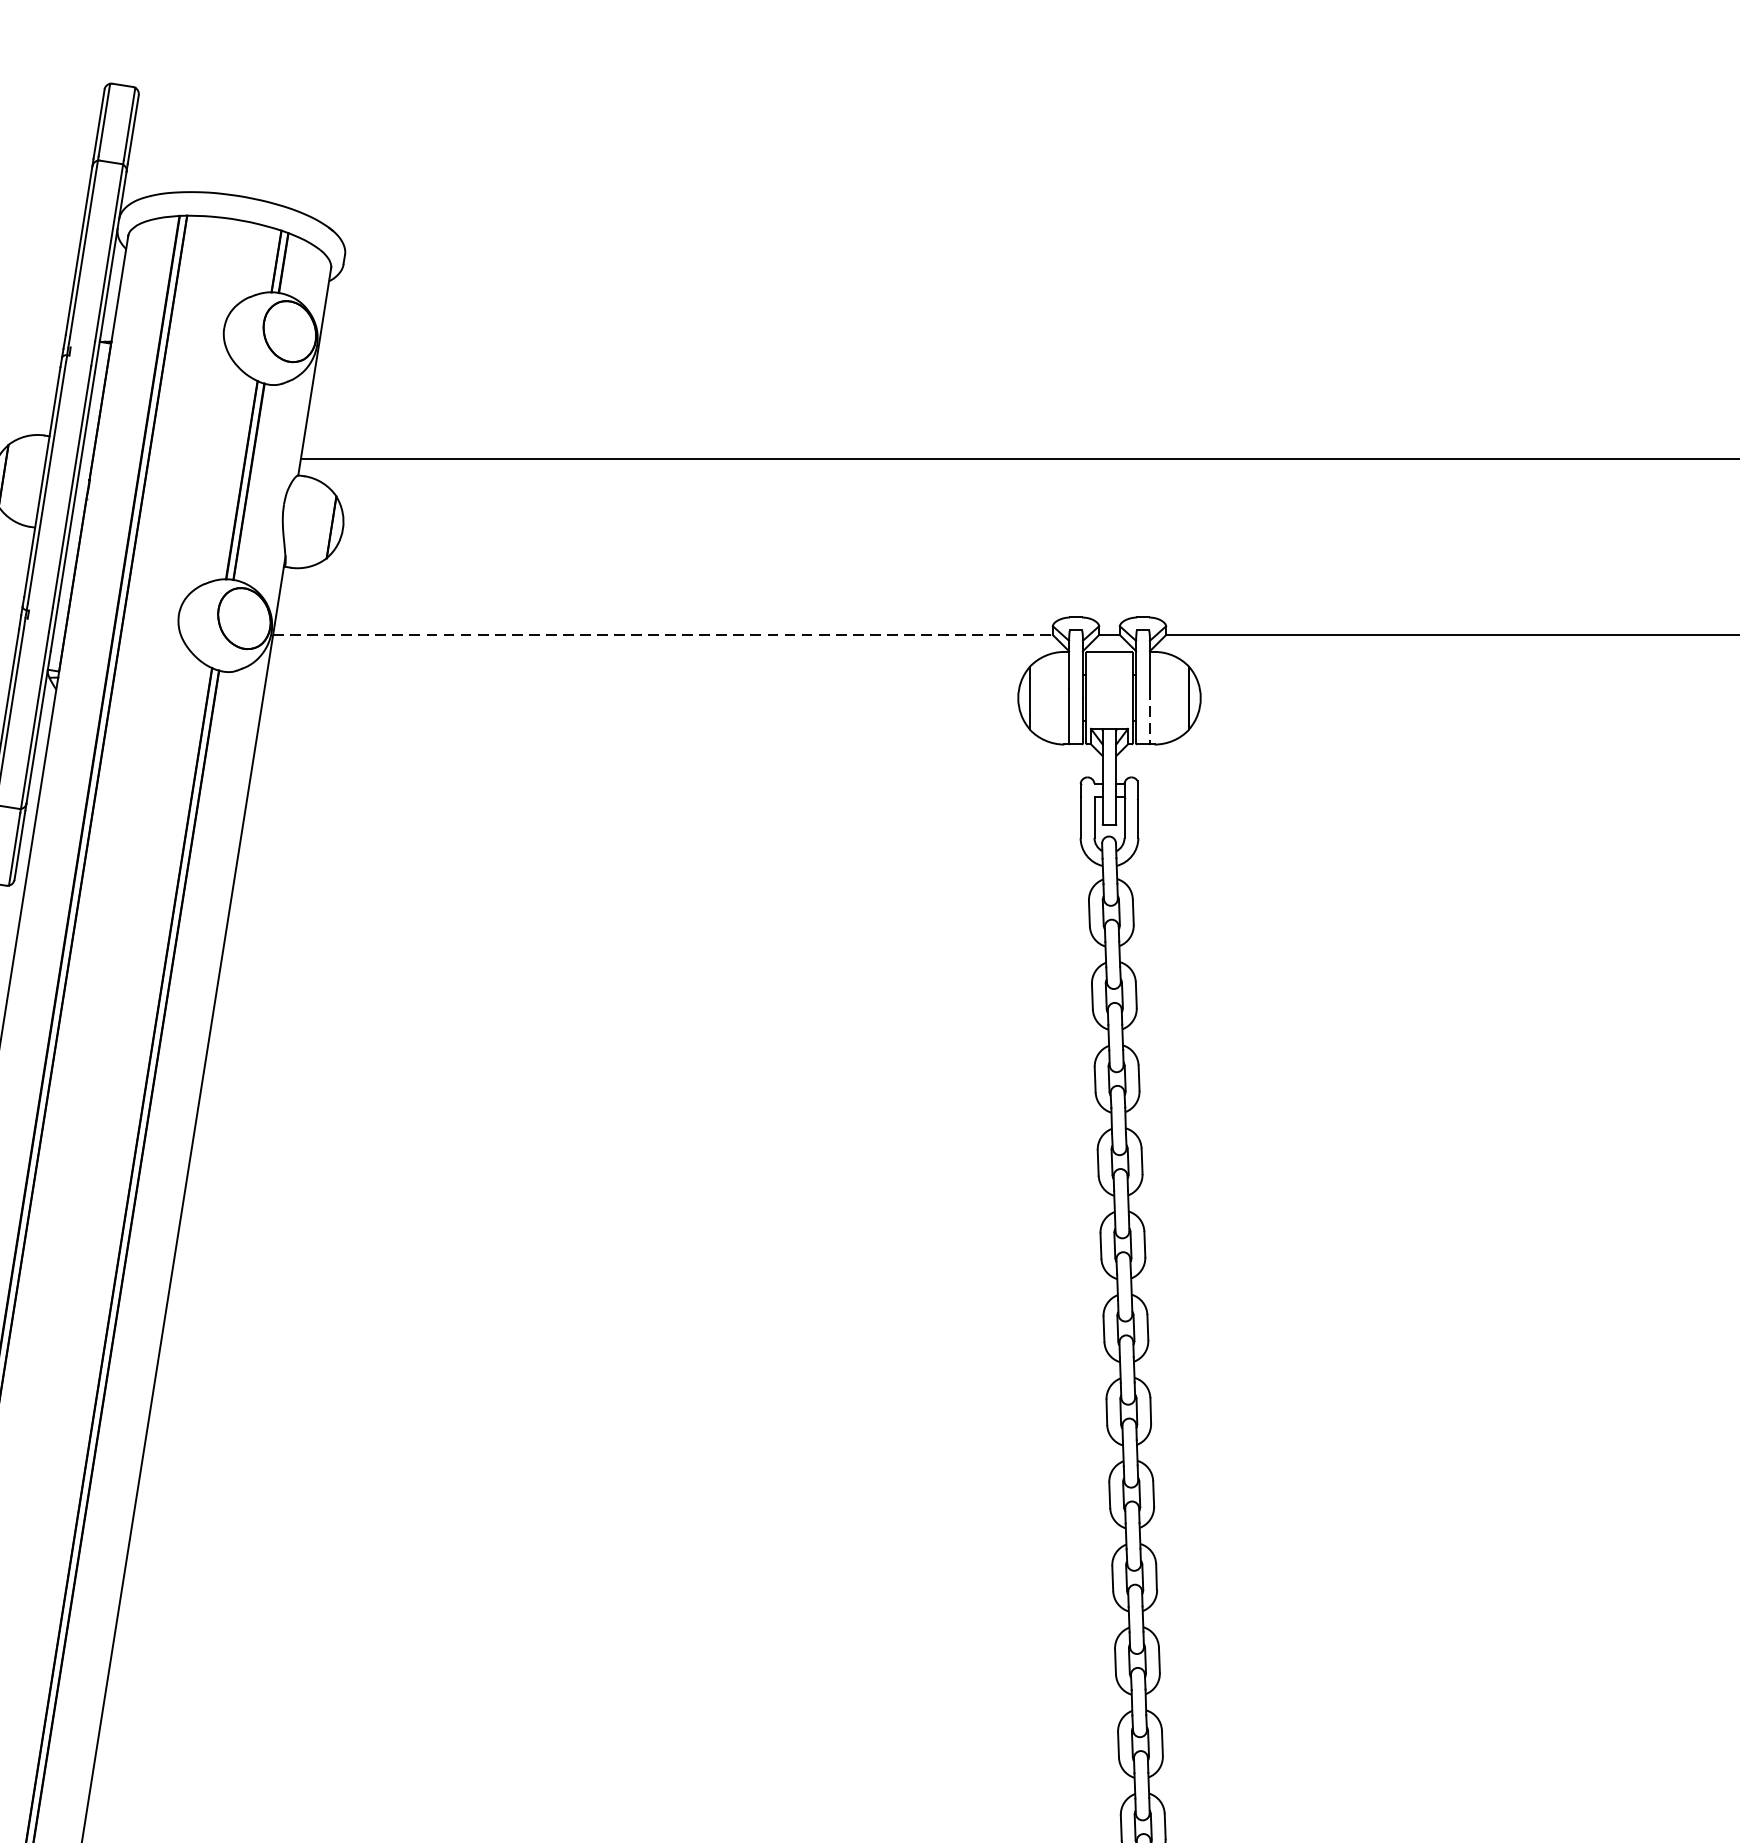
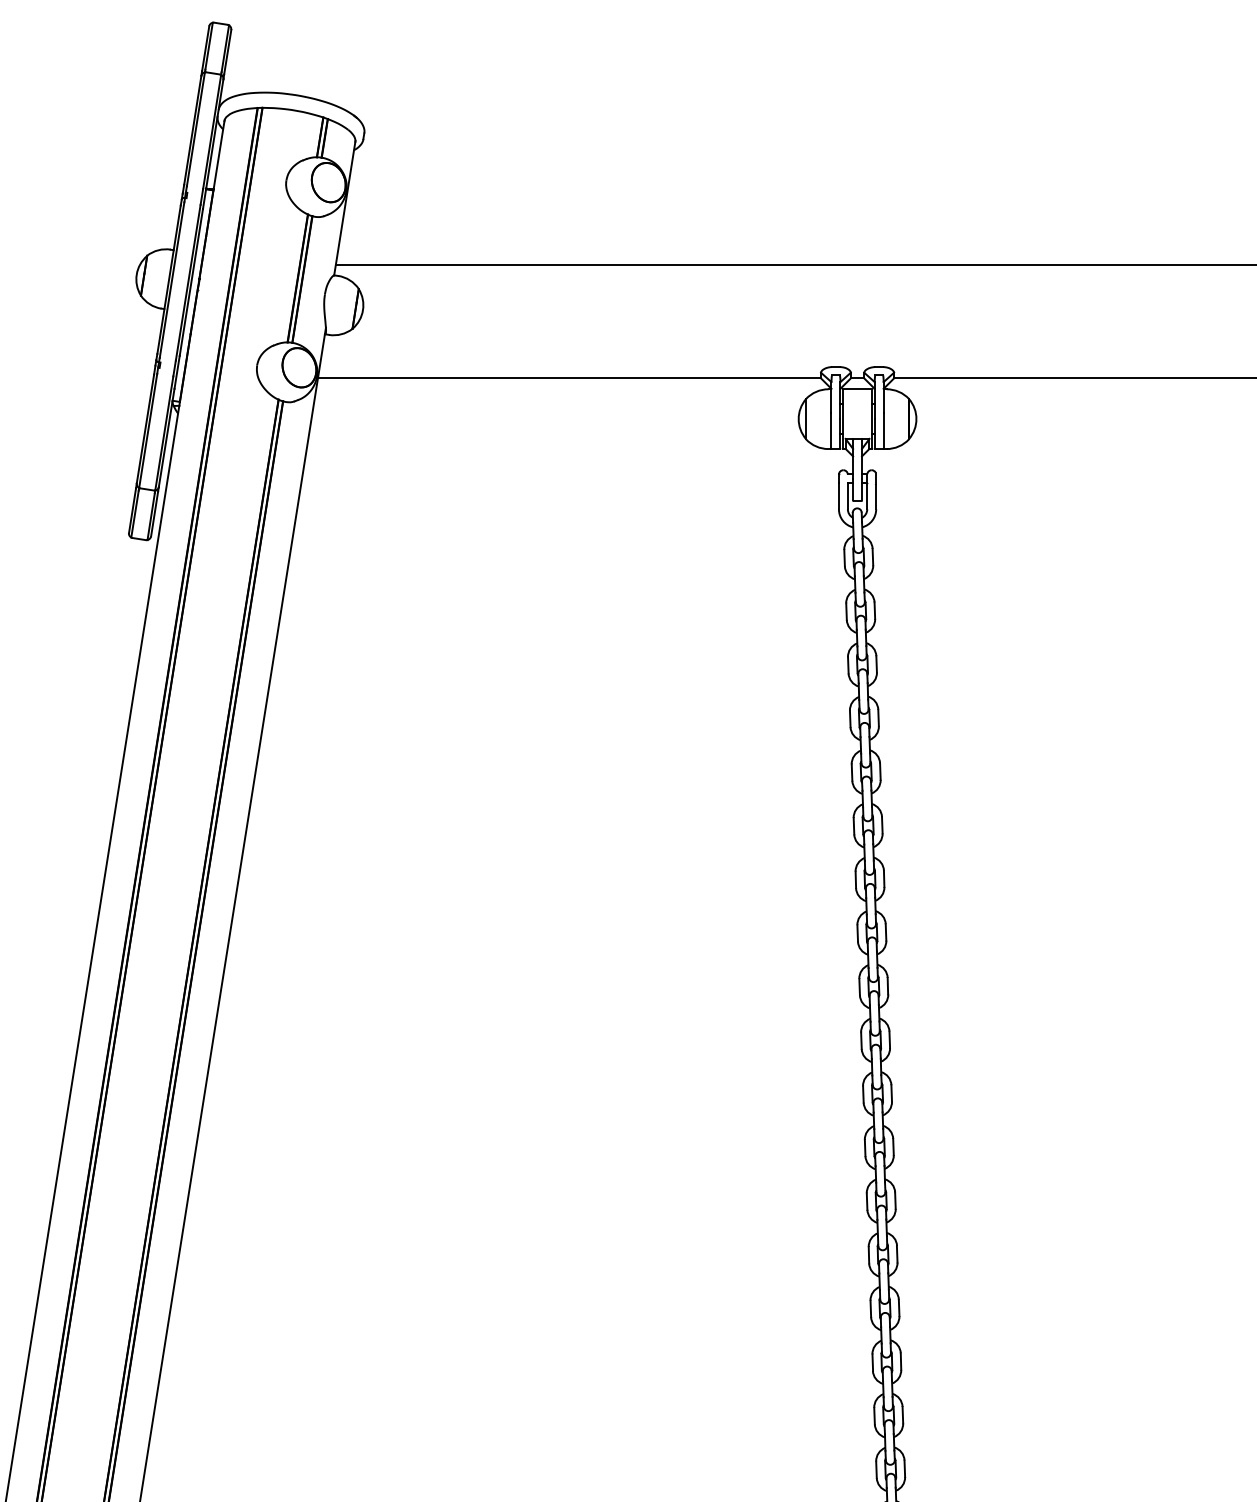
line: (663, 635) -> (569, 378), dashed -> solid
line: (1149, 717) -> (883, 431), dashed -> solid

